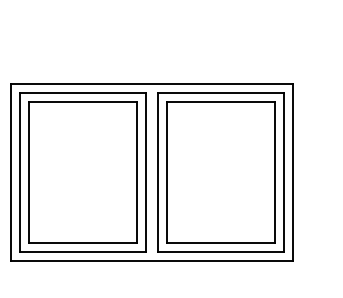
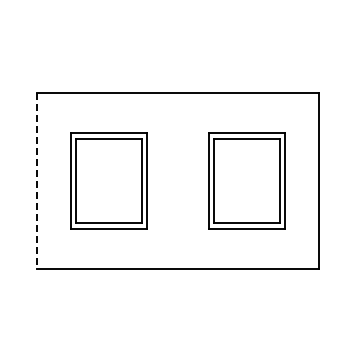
part: (82, 171) -> (108, 180), size x0.6
part: (220, 171) -> (246, 180), size x0.6
line: (10, 172) -> (36, 181), solid -> dashed

